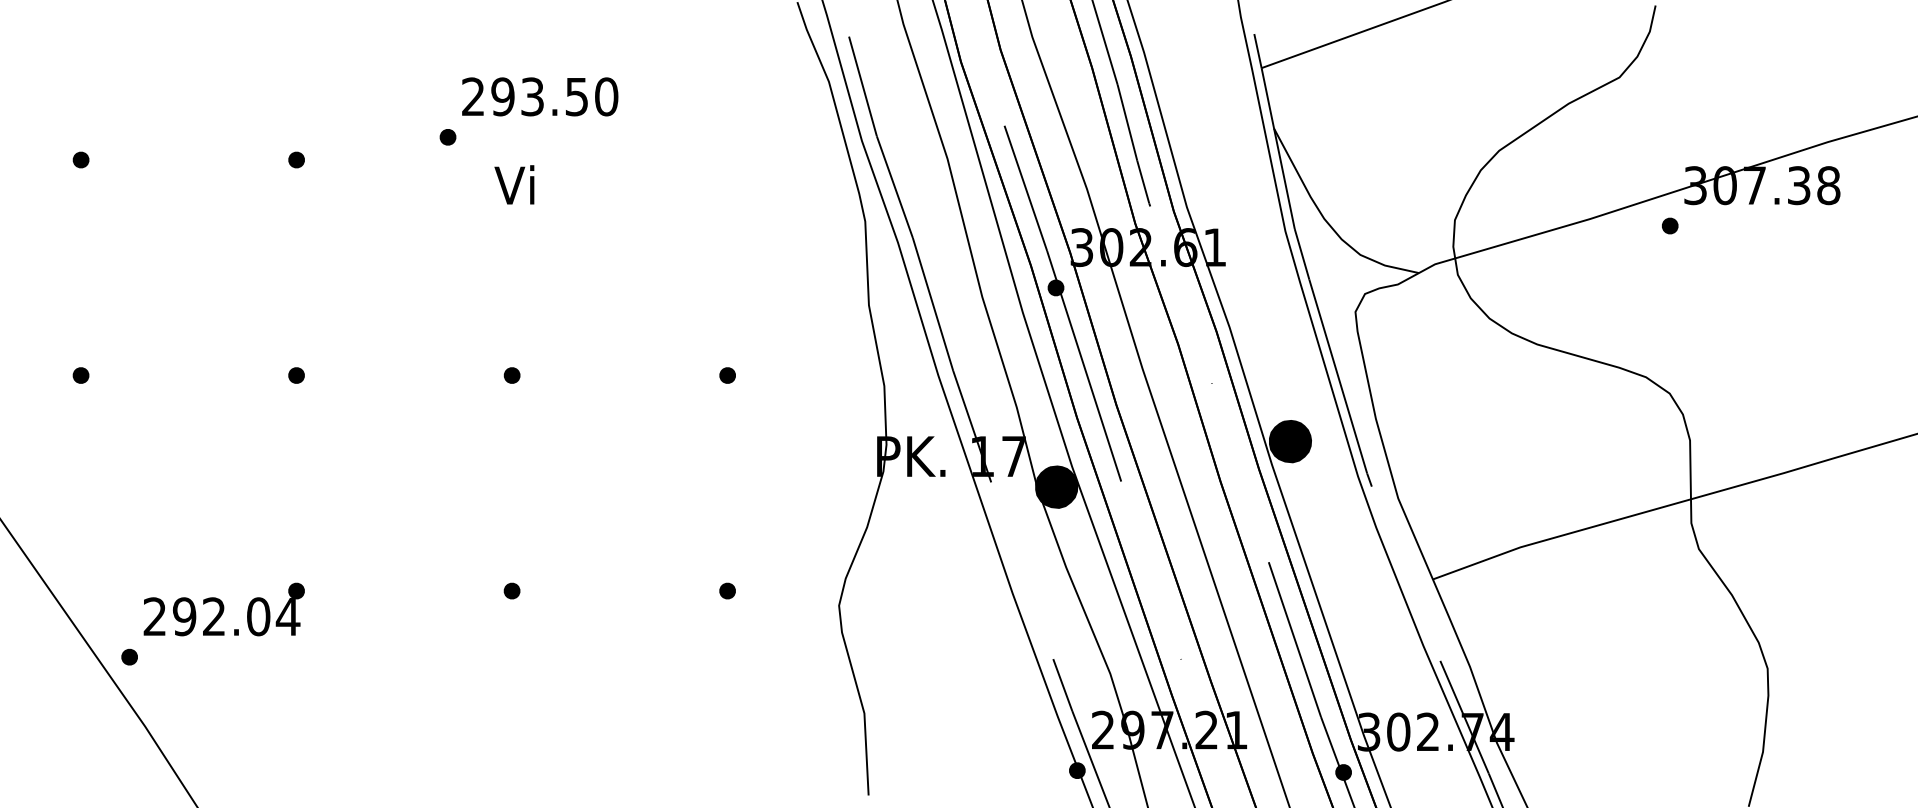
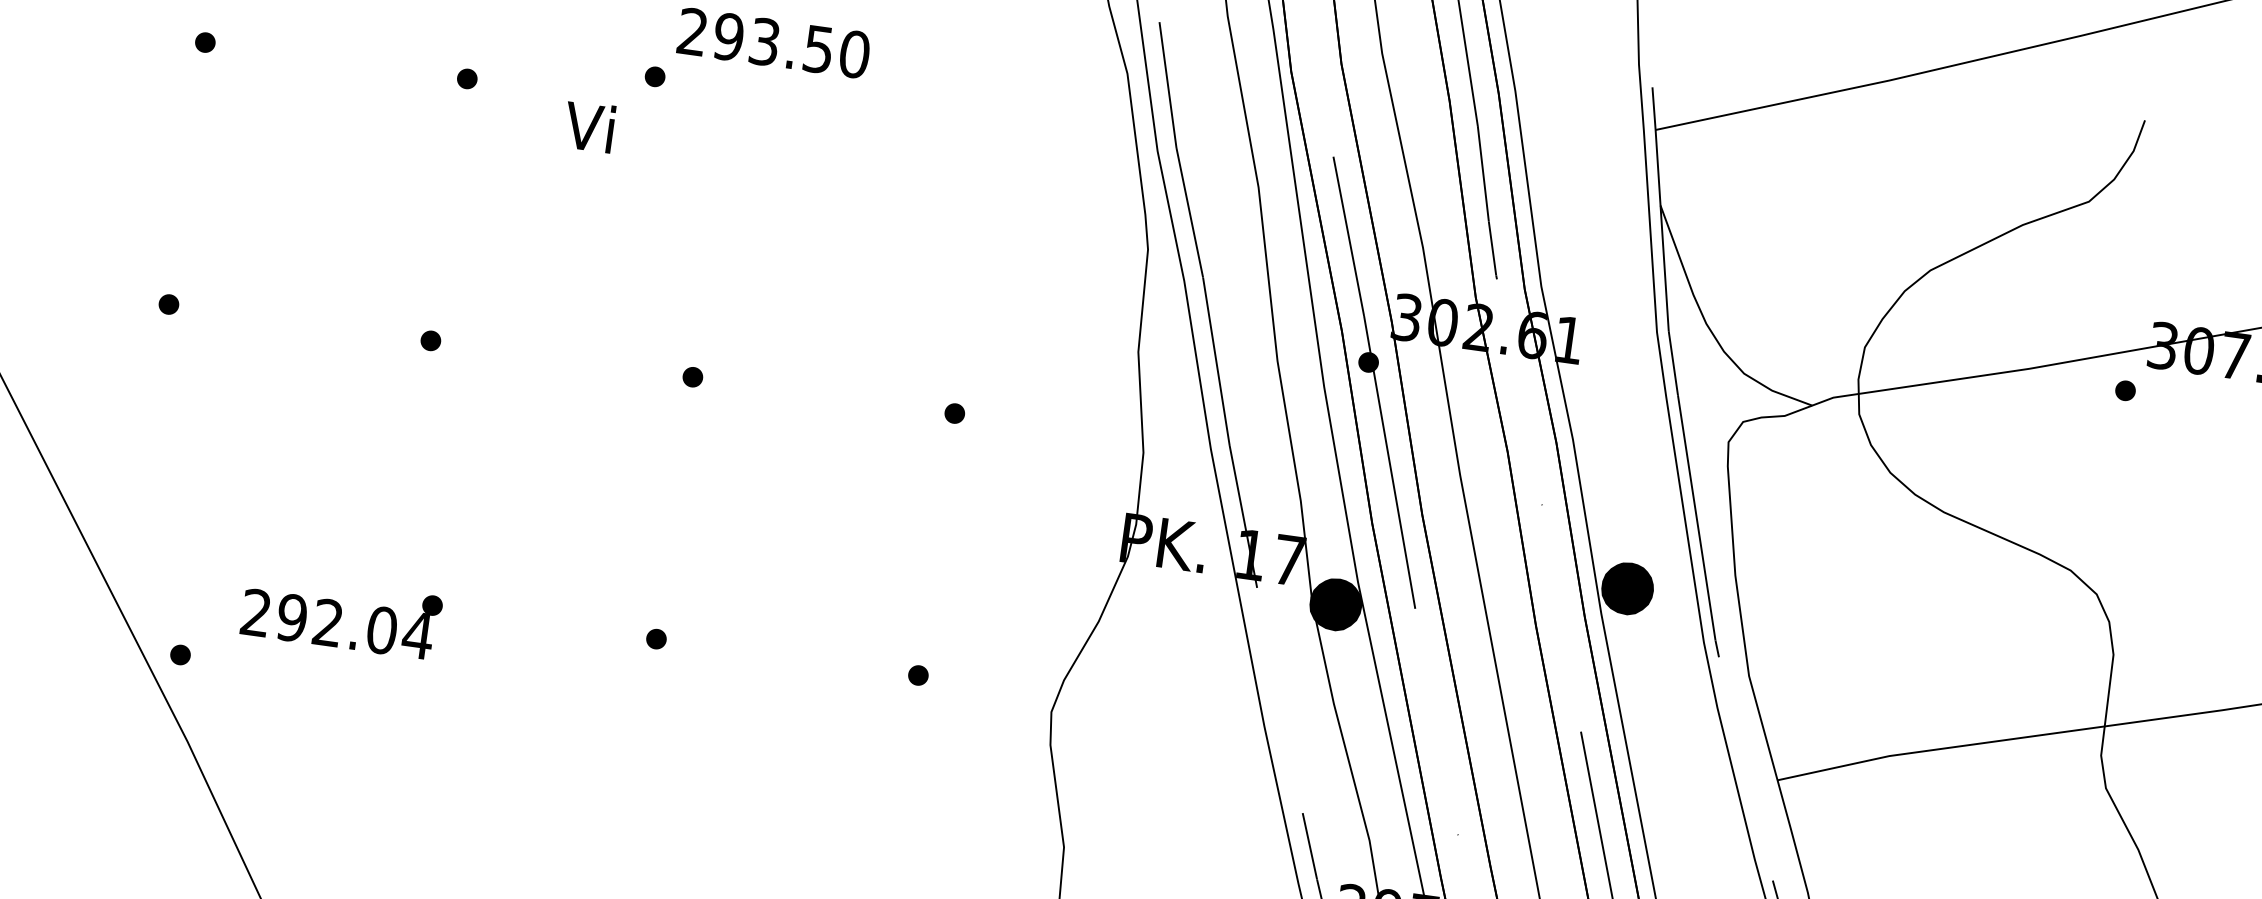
text: (514, 184) -> (589, 126), moved
text: (223, 609) -> (340, 615), moved

